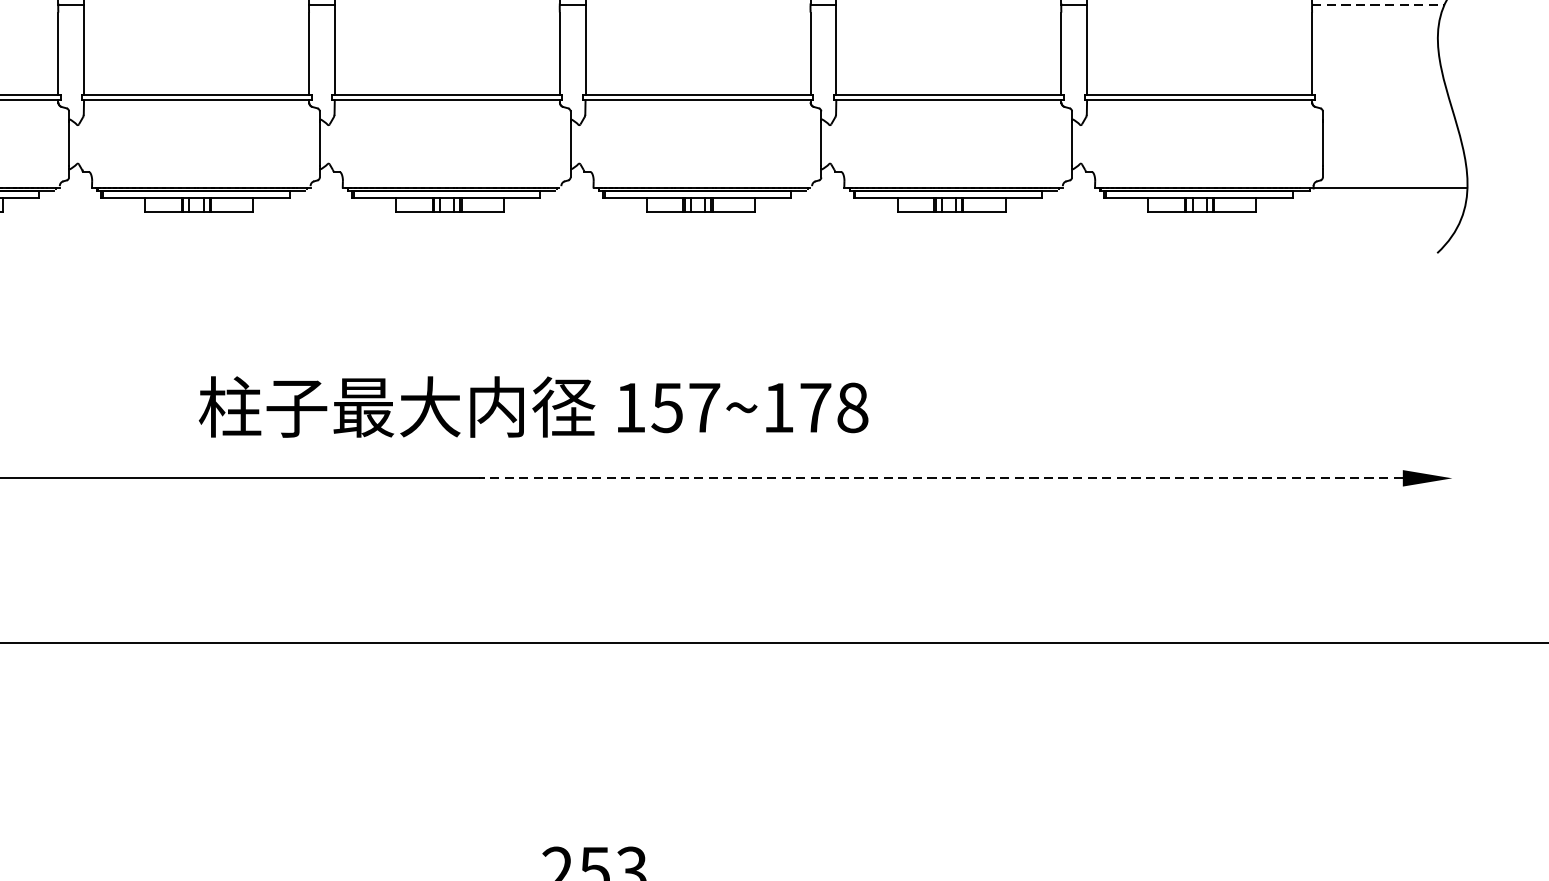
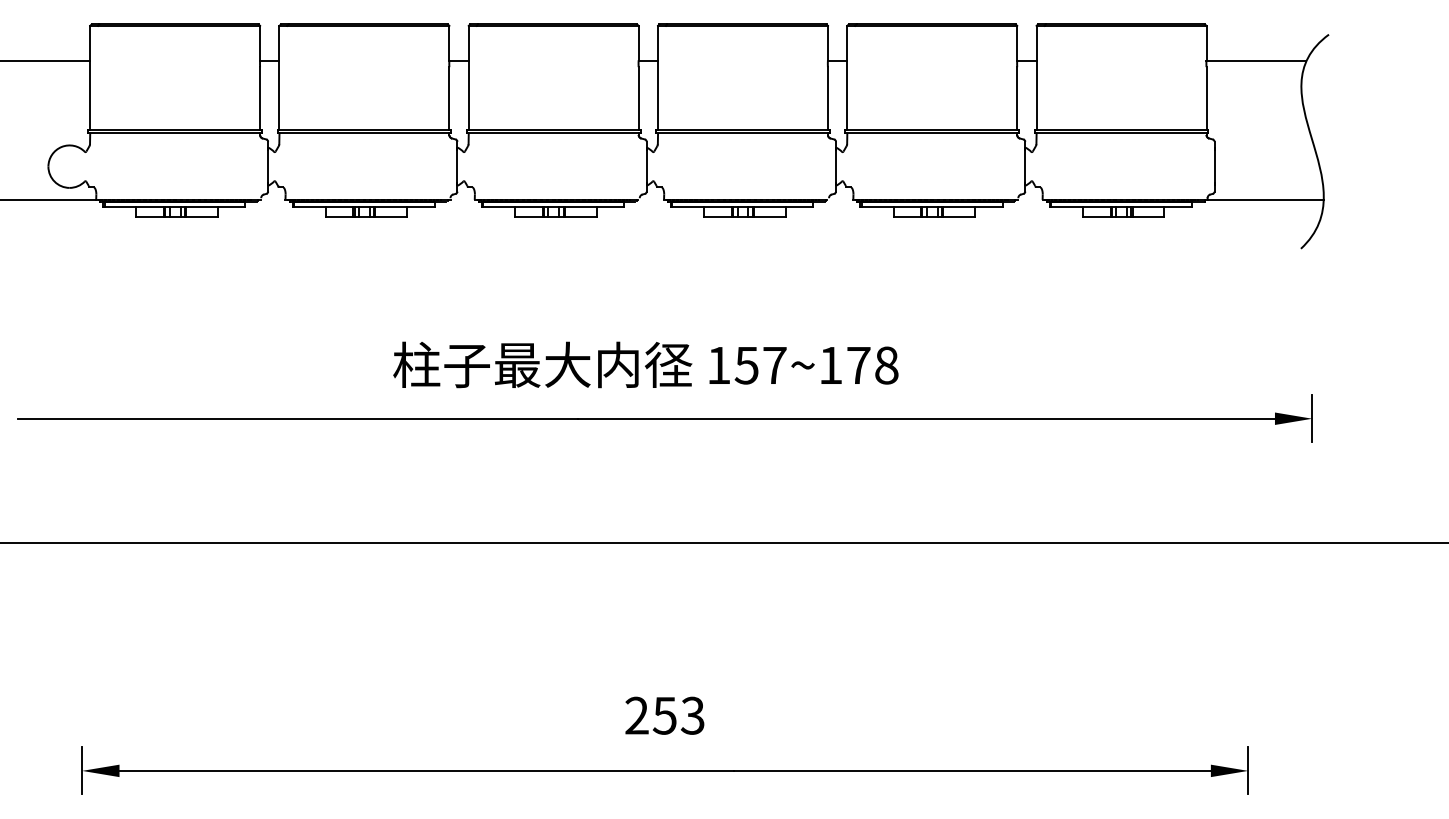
line: (1378, 5) -> (1256, 61), dashed -> solid
text: (533, 406) -> (645, 364), moved
line: (941, 478) -> (926, 418), dashed -> solid
line: (1452, 478) -> (1312, 418), added

